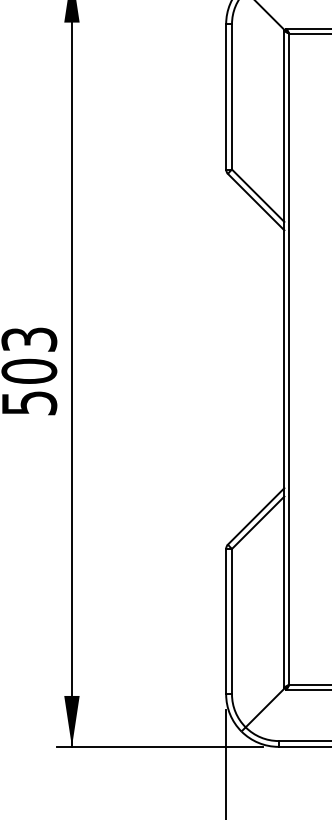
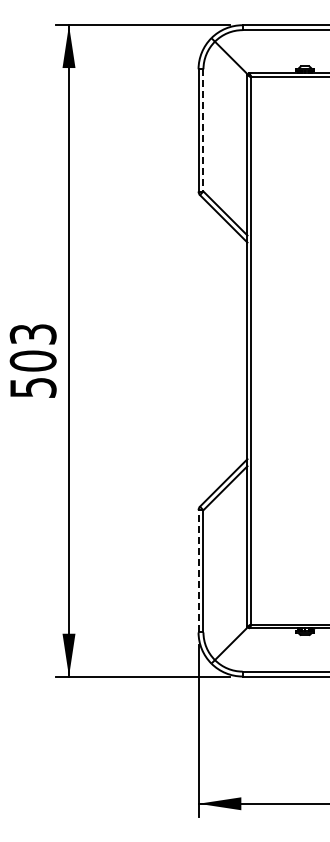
line: (232, 96) -> (203, 130), solid -> dashed
line: (226, 620) -> (198, 570), solid -> dashed

